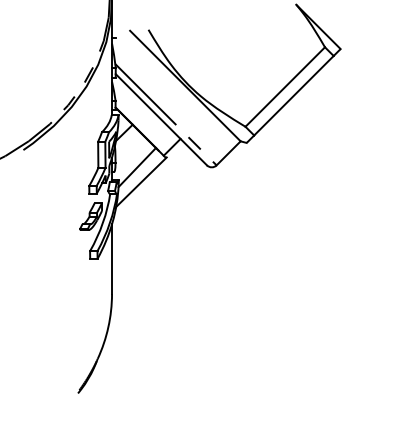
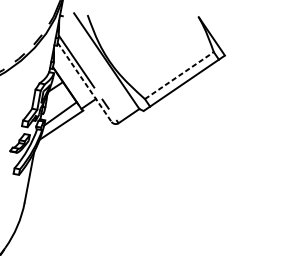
line: (285, 86) -> (179, 75), solid -> dashed
line: (161, 119) -> (84, 82), solid -> dashed

